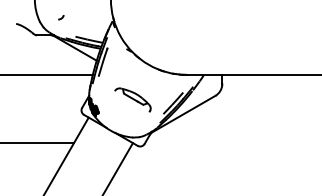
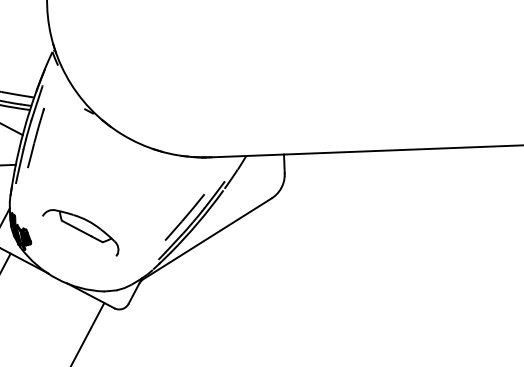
part: (132, 99) -> (79, 232), moved

